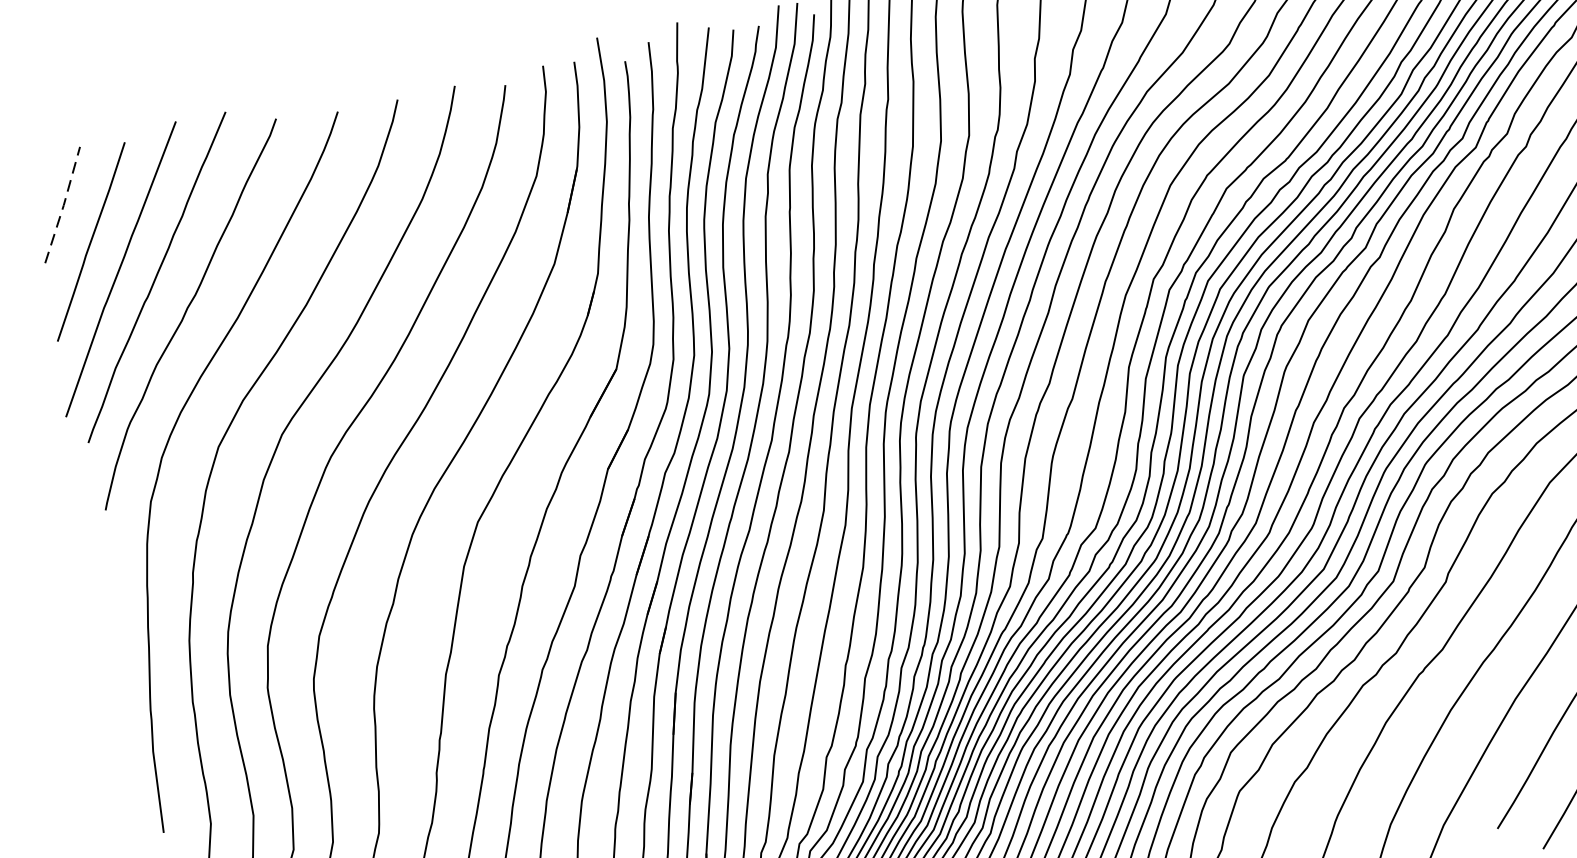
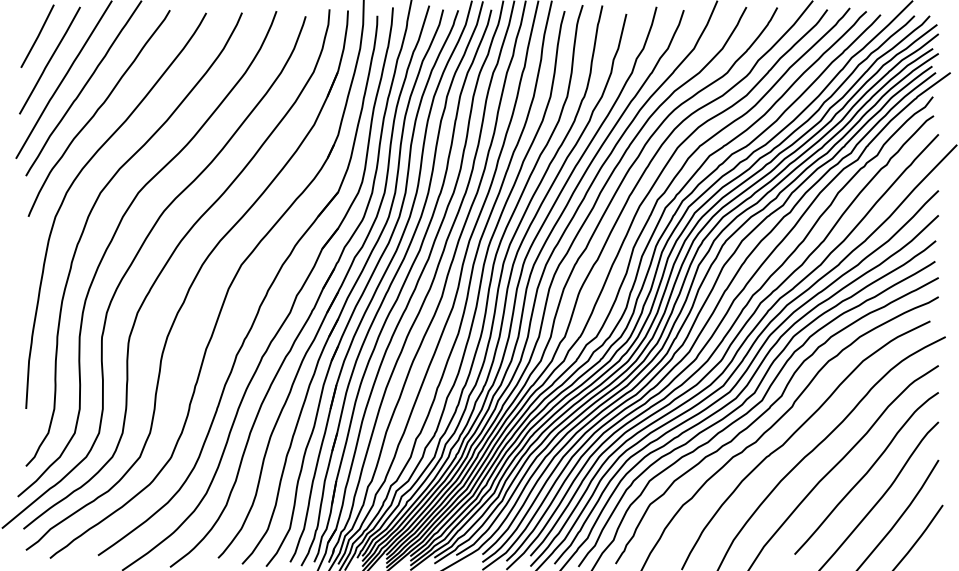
line: (64, 205) -> (38, 36), dashed -> solid

